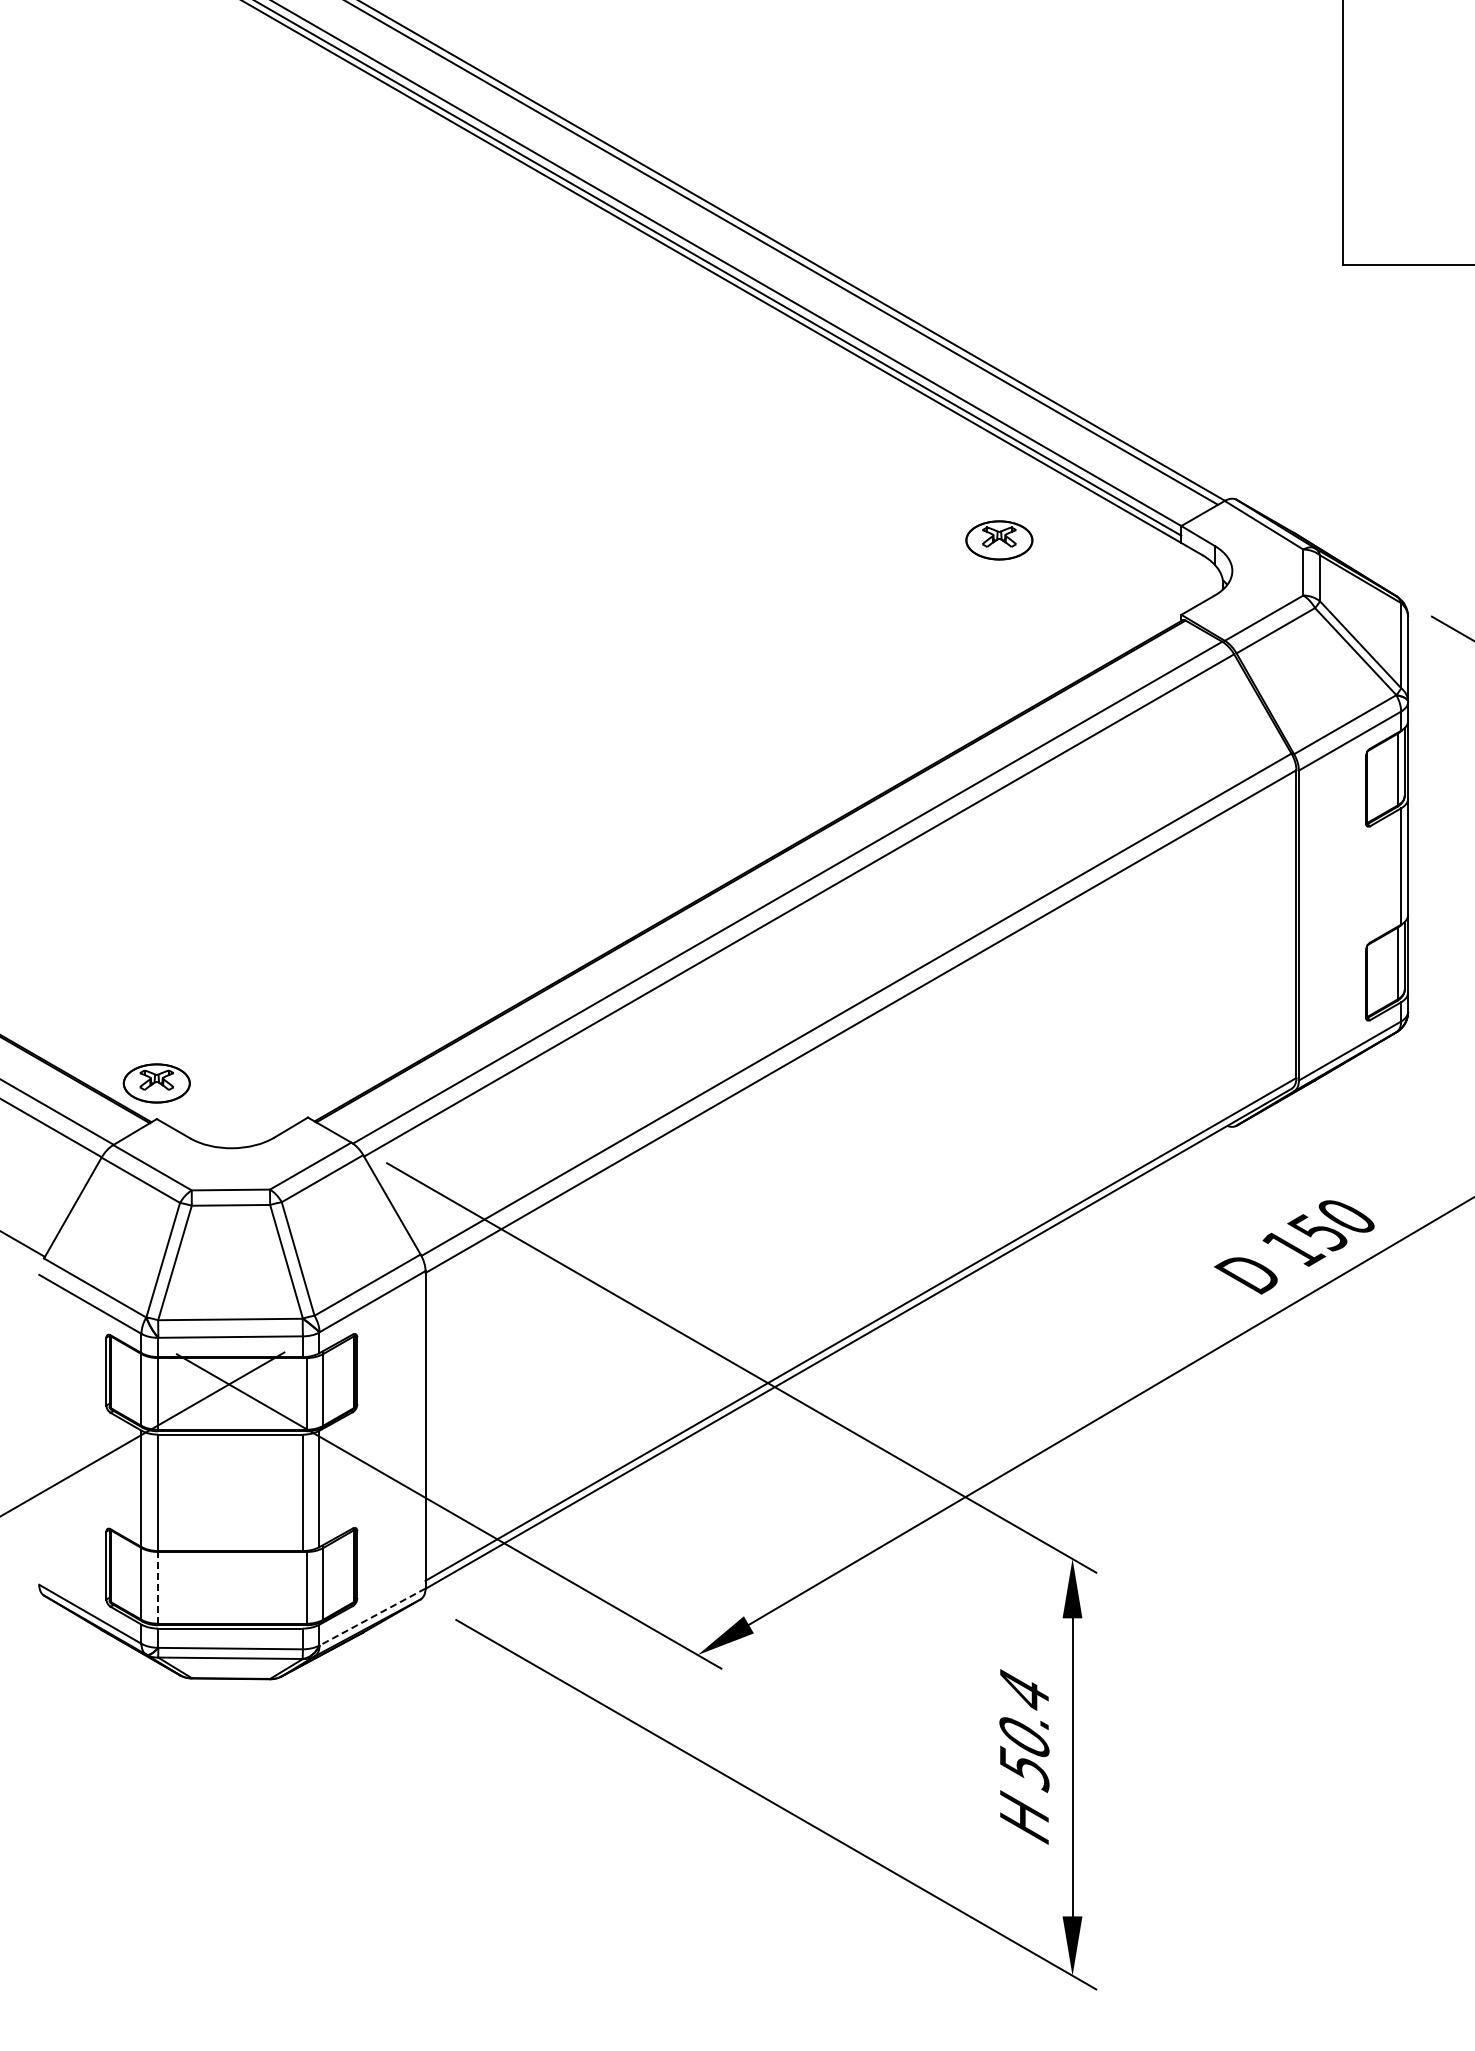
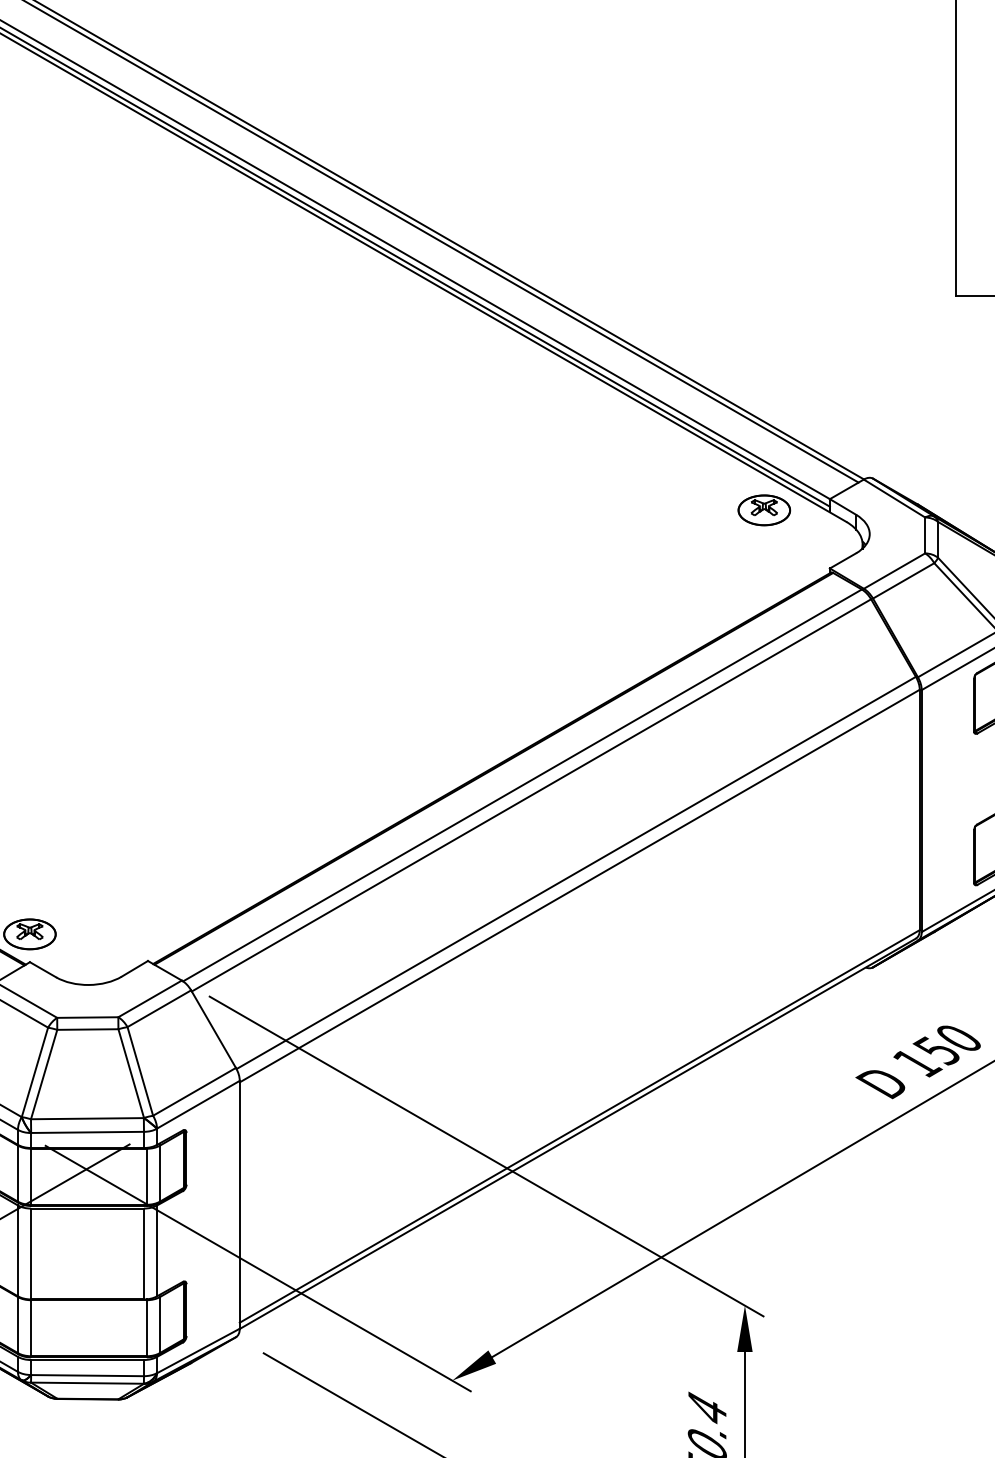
part: (999, 540) -> (764, 510), moved
line: (158, 1587) -> (31, 1327), dashed -> solid
line: (372, 1617) -> (198, 1351), dashed -> solid

